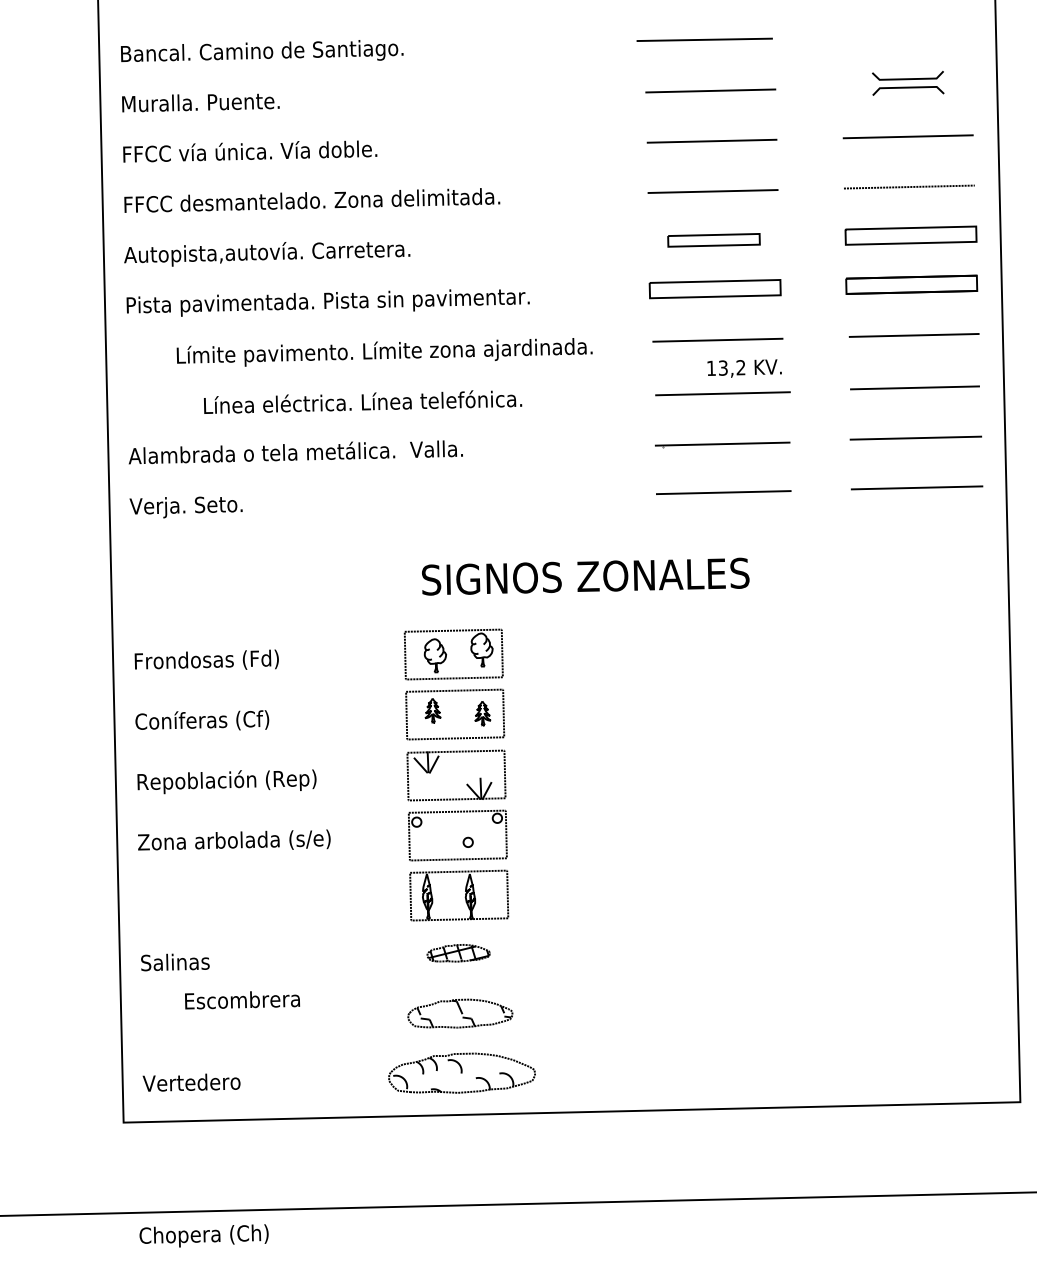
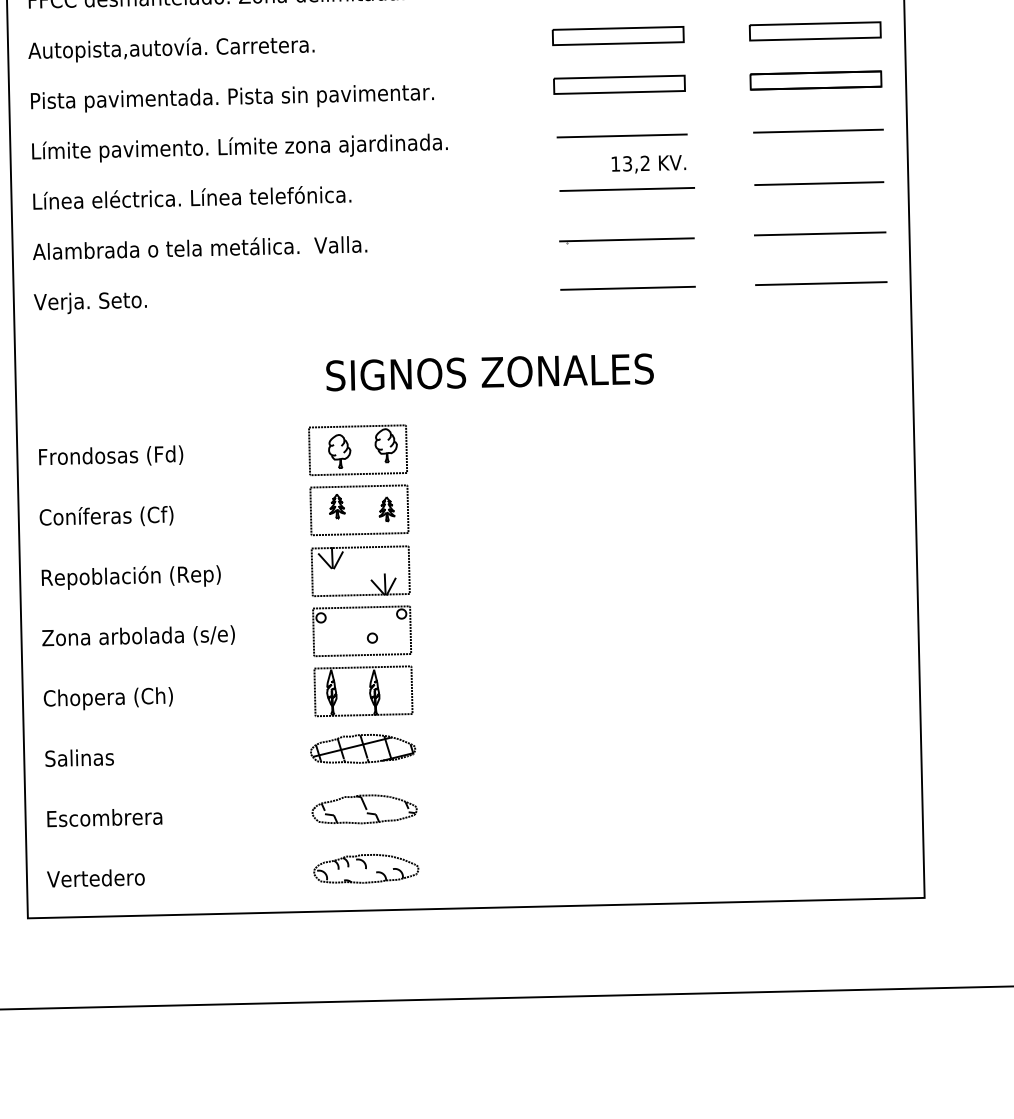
part: (713, 240) -> (617, 36), size x1.43
text: (384, 352) -> (239, 148), moved
text: (363, 401) -> (192, 197), moved
part: (458, 953) -> (362, 749), size x1.67
text: (242, 1000) -> (104, 818), moved
part: (461, 1072) -> (365, 868), size x0.71
text: (203, 1235) -> (107, 698), moved

